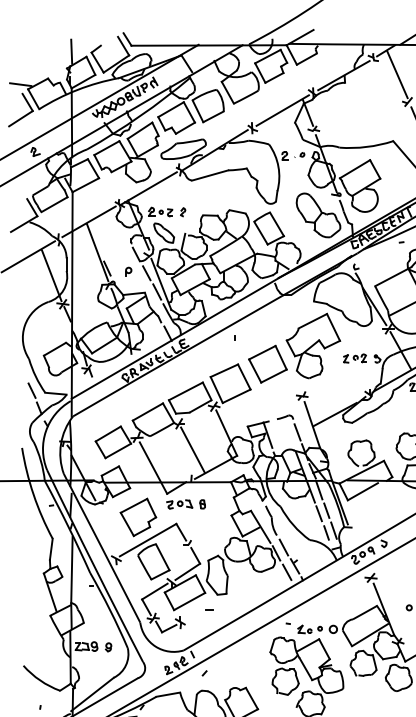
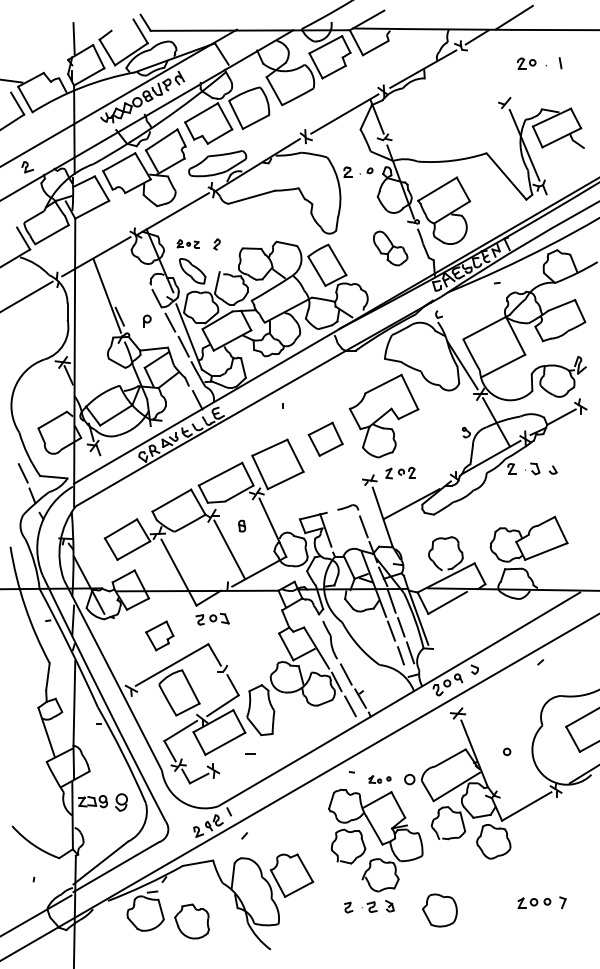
line: (397, 74) -> (491, 67), removed
part: (160, 211) -> (187, 243), size x0.7
part: (318, 215) -> (390, 248), size x0.6
line: (51, 275) -> (48, 325), removed
part: (355, 358) -> (400, 473), moved
part: (267, 363) -> (325, 438), size x0.7
part: (202, 503) -> (242, 525), moved
part: (138, 517) -> (159, 635), size x0.6
part: (309, 629) -> (379, 779), size x0.7
part: (108, 647) -> (121, 802), size x1.6

